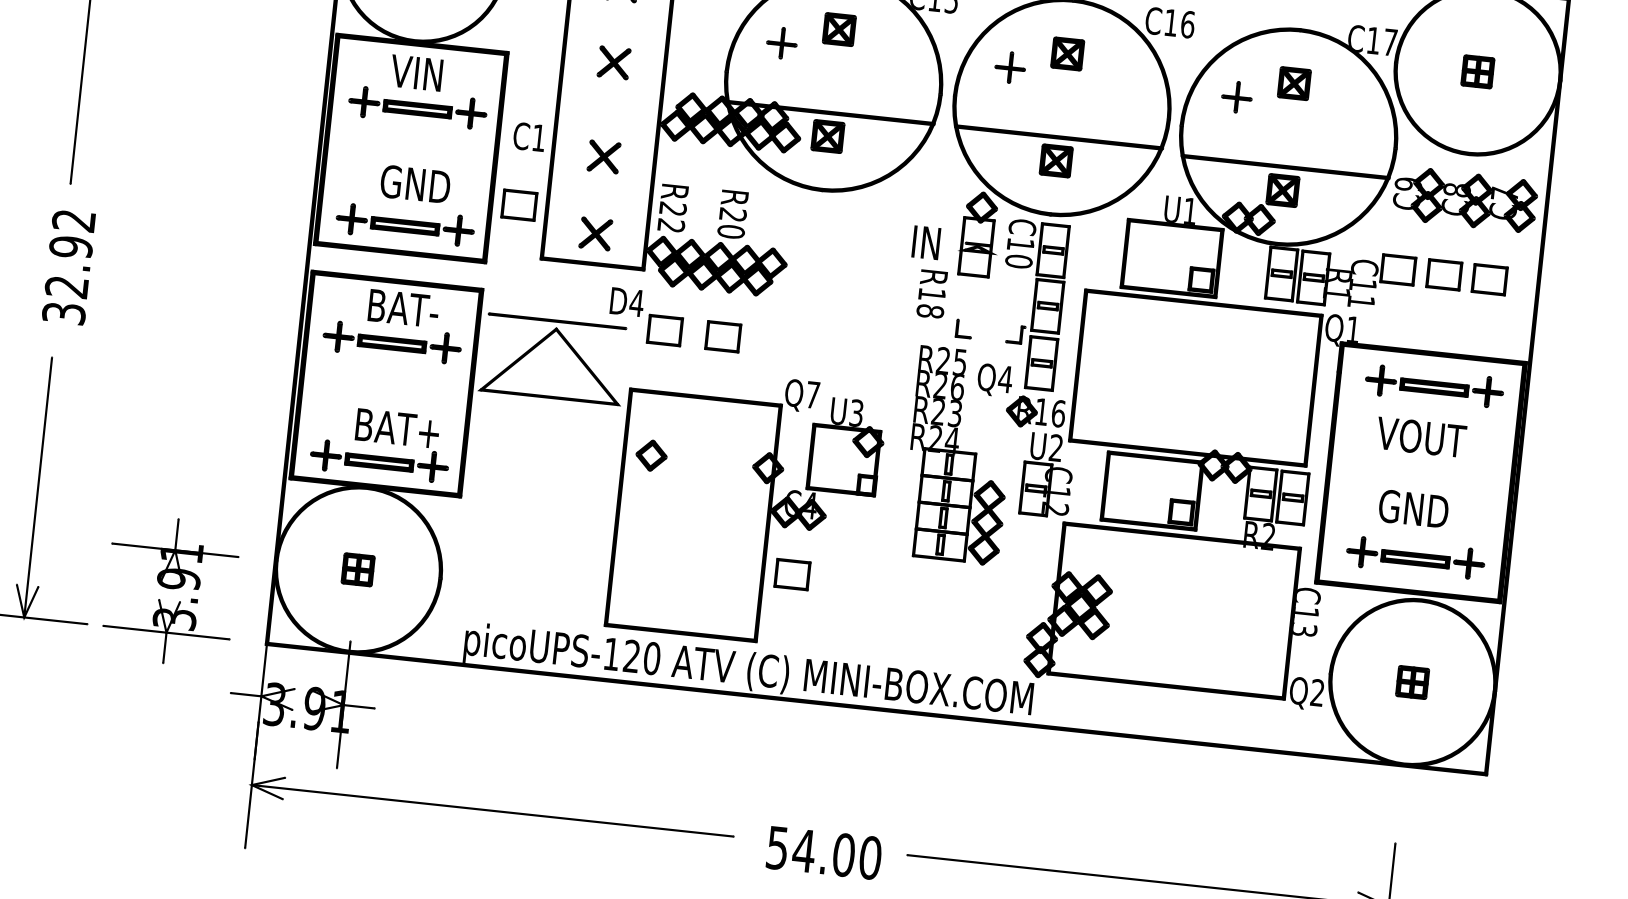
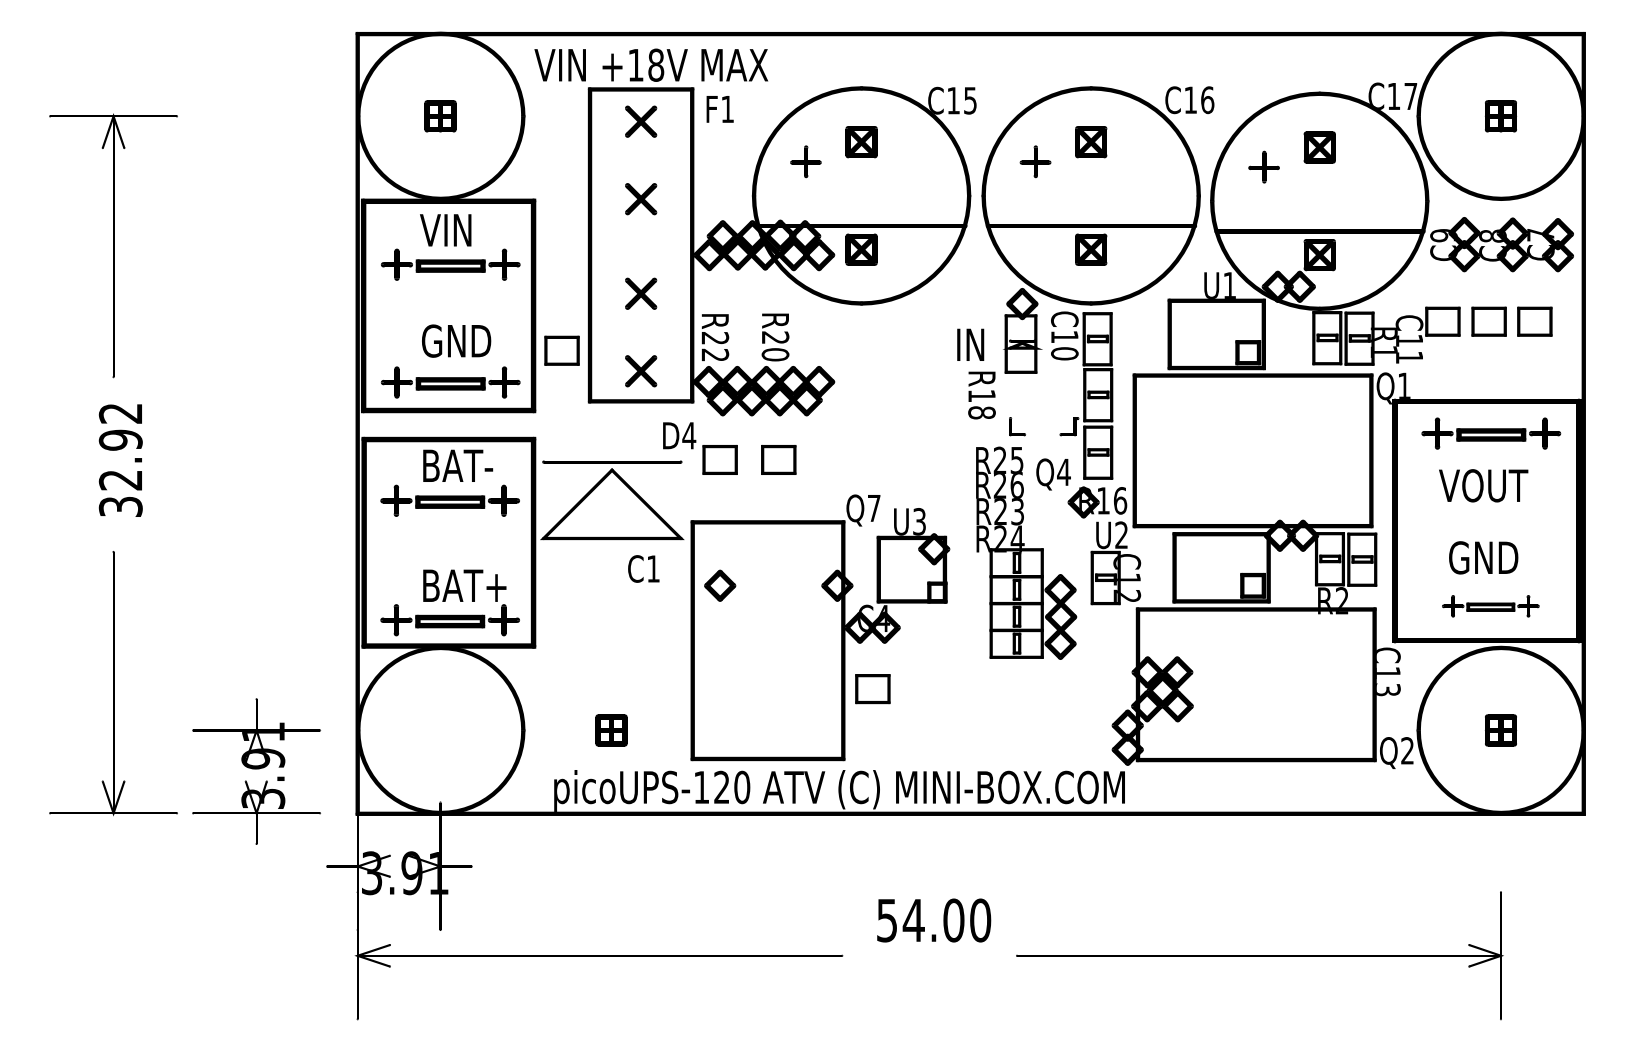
text: (529, 136) -> (643, 568), moved
part: (1415, 558) -> (1490, 606), size x0.7
part: (358, 569) -> (611, 730), moved
text: (824, 853) -> (934, 920), moved

